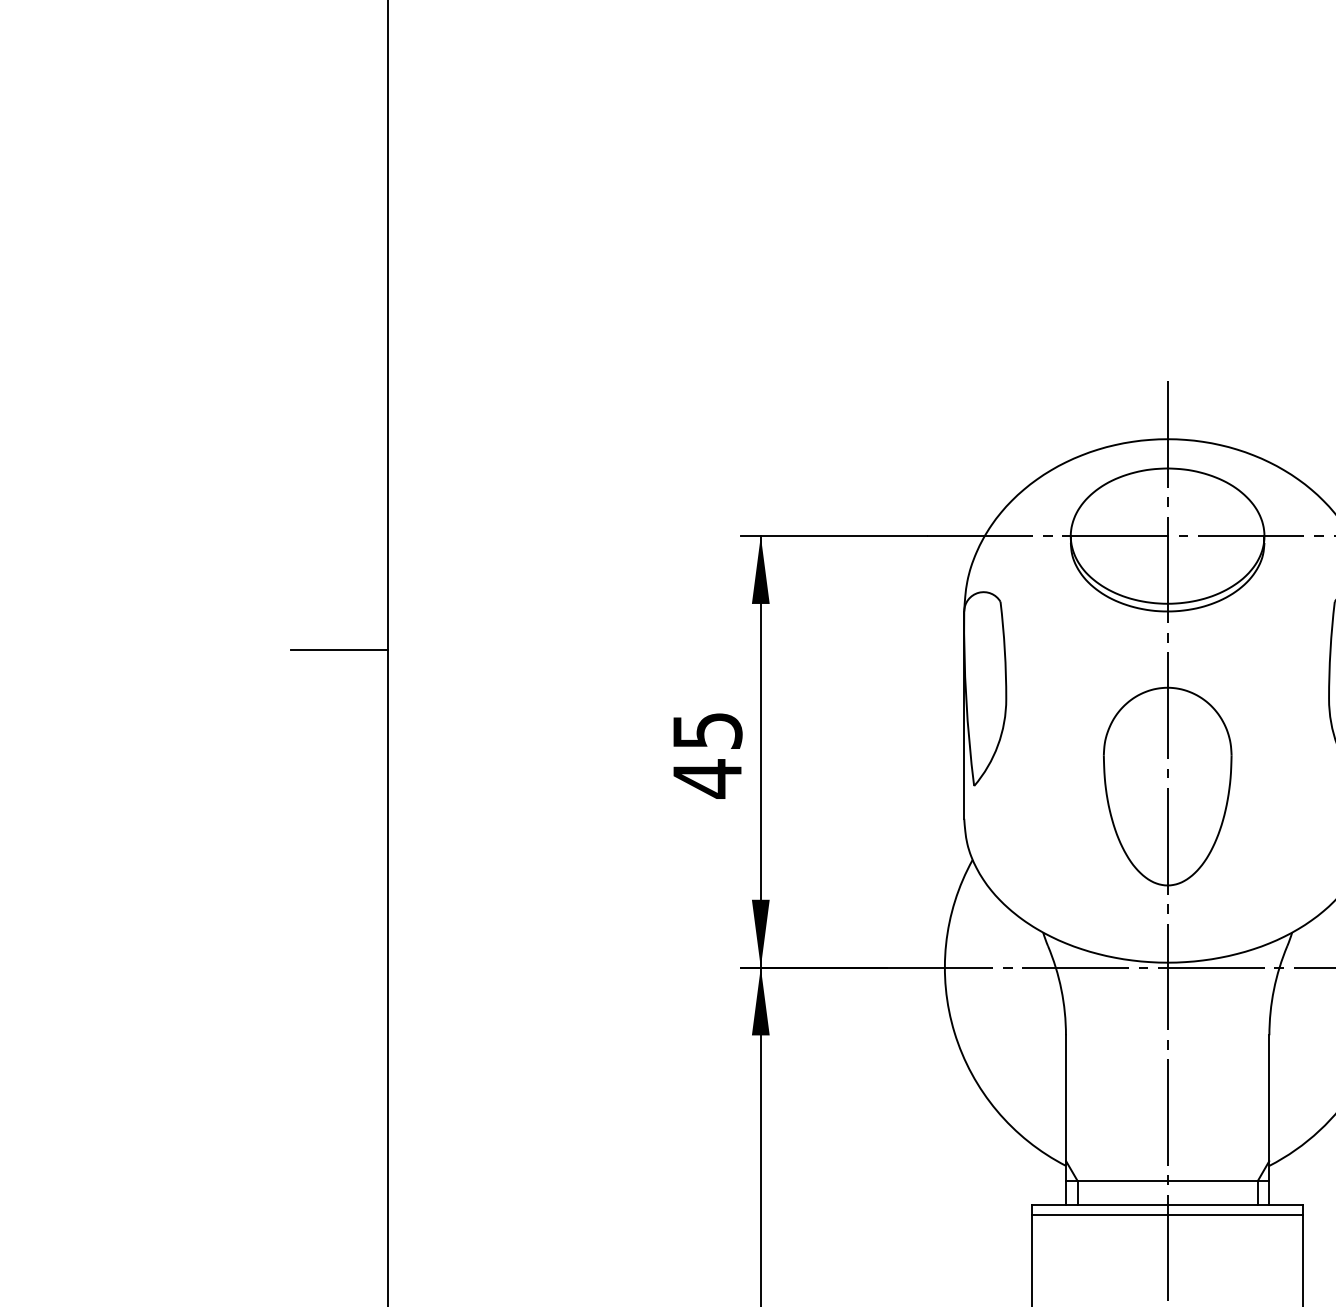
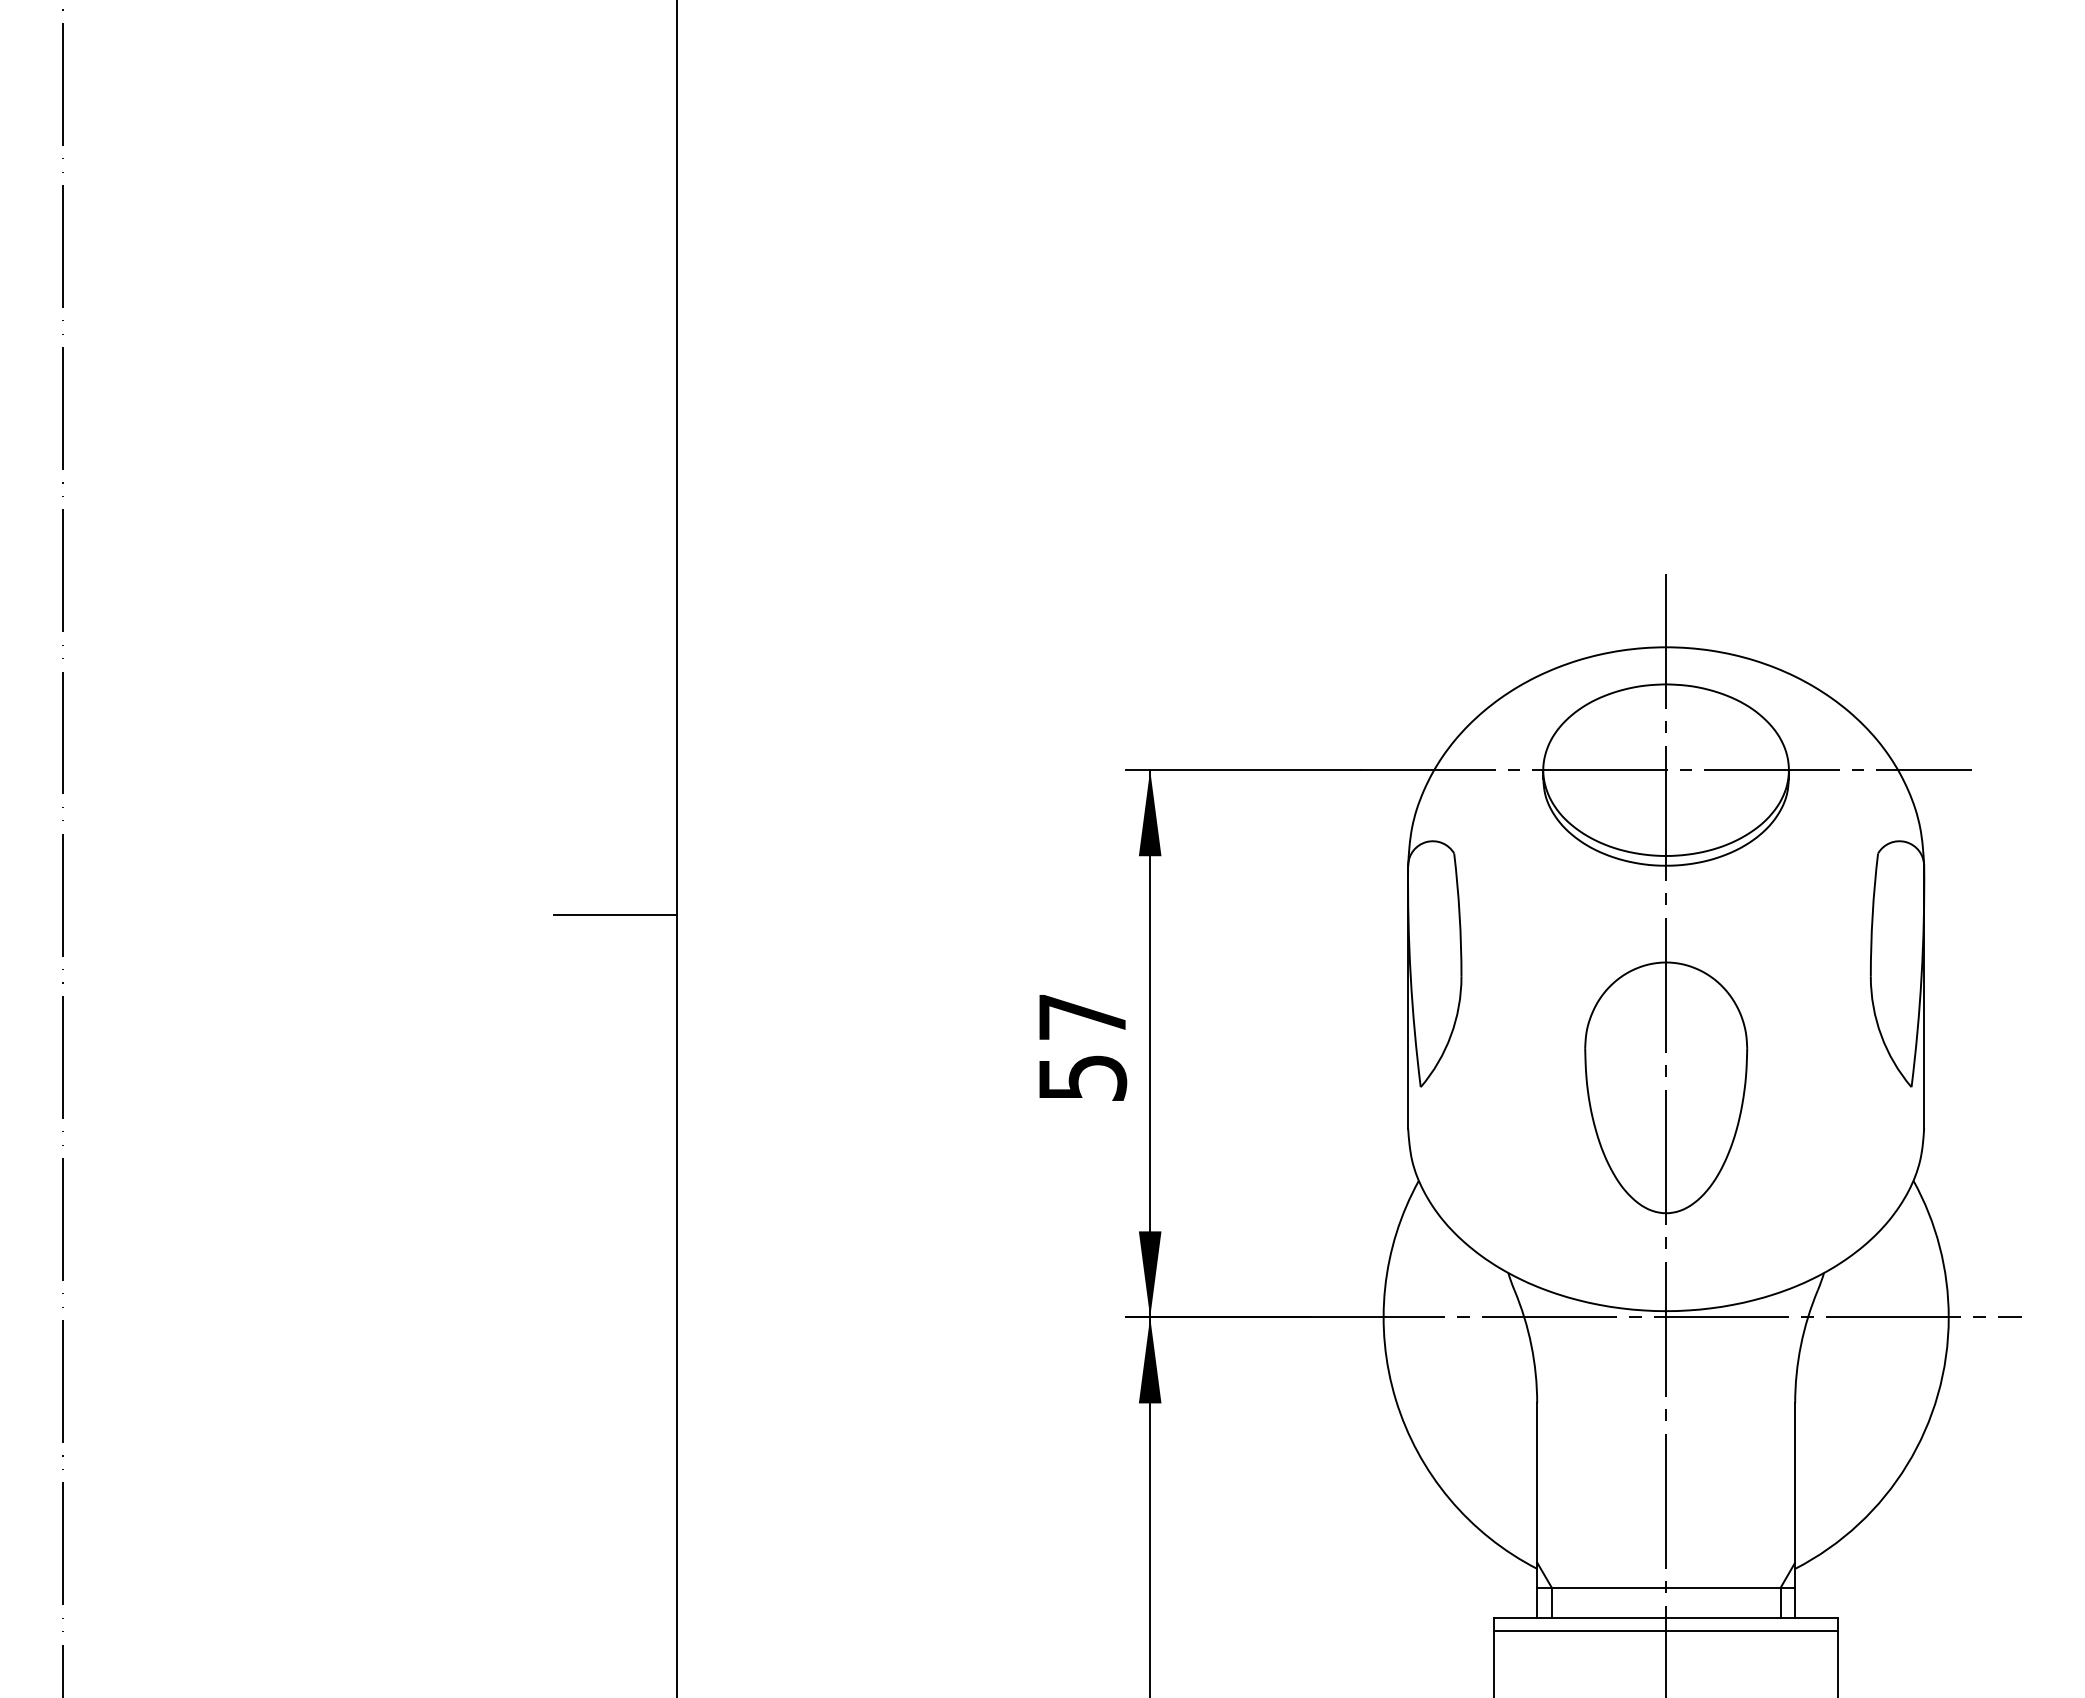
text: (708, 756) -> (1083, 1049), 45 -> 57

